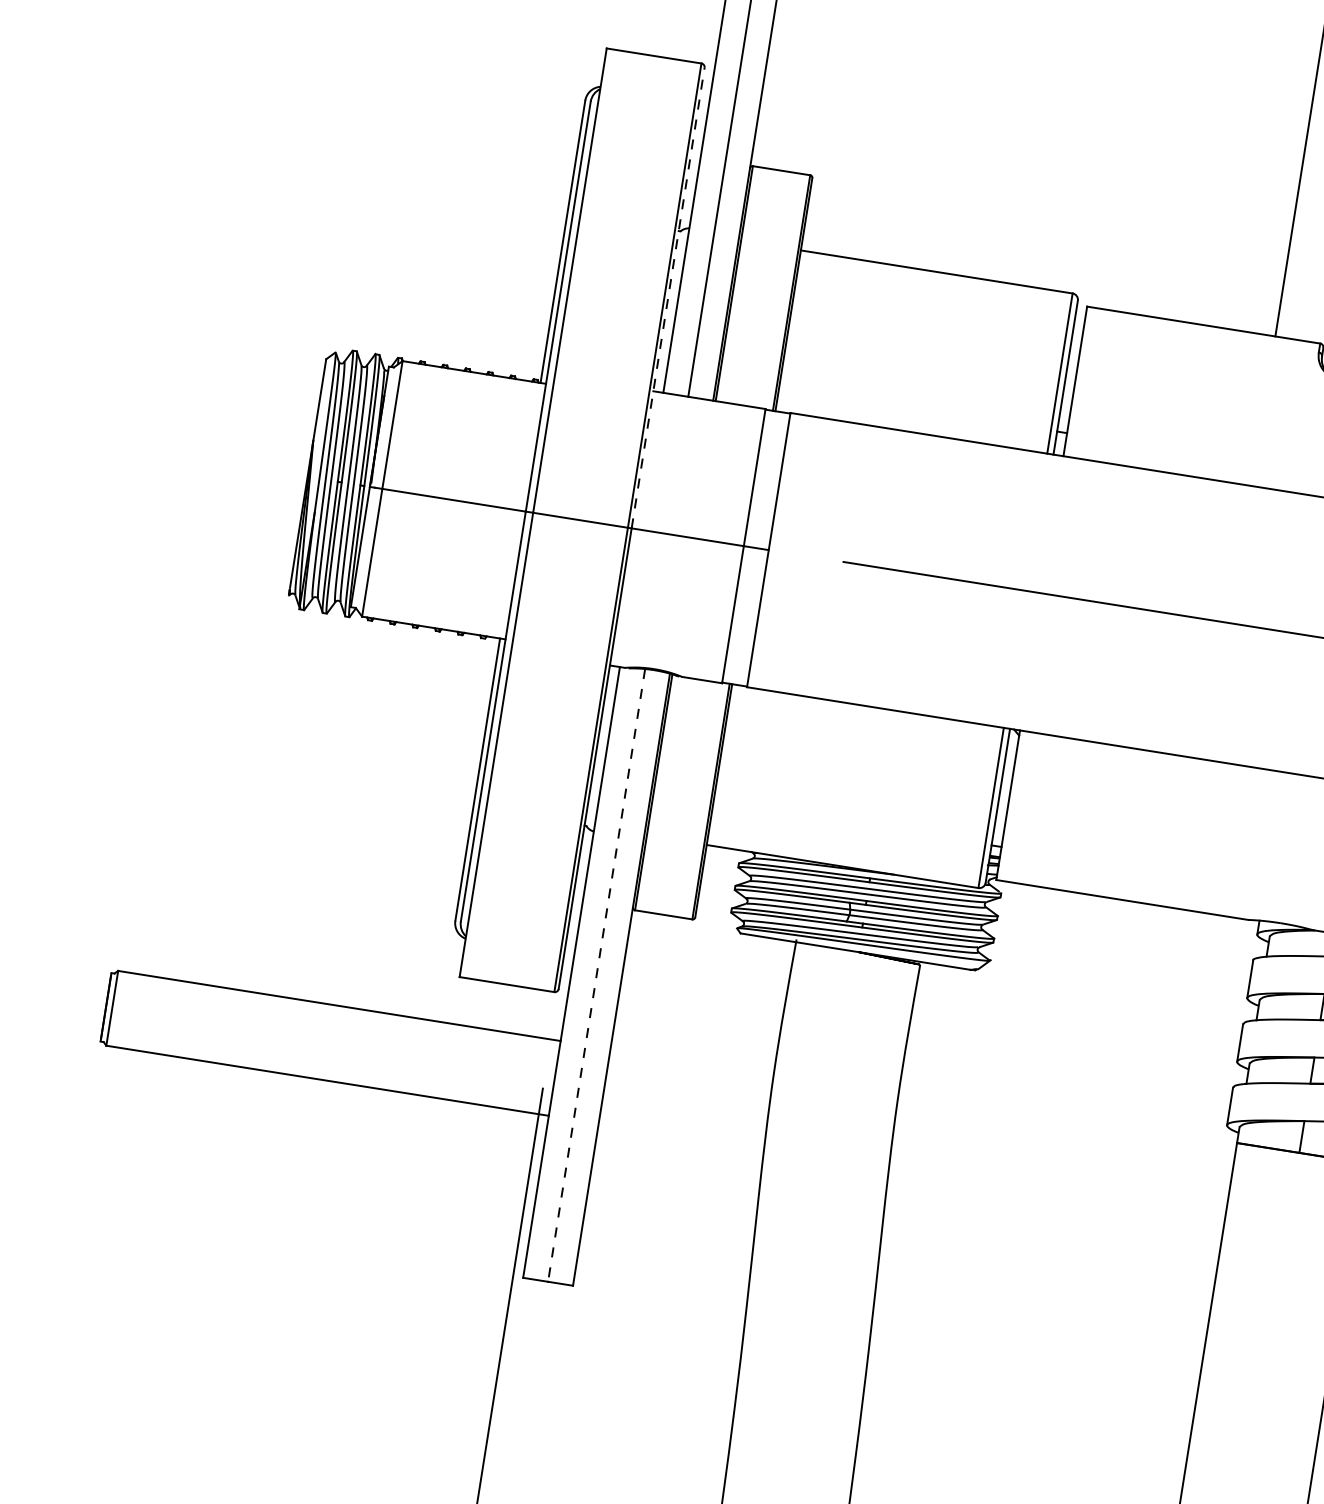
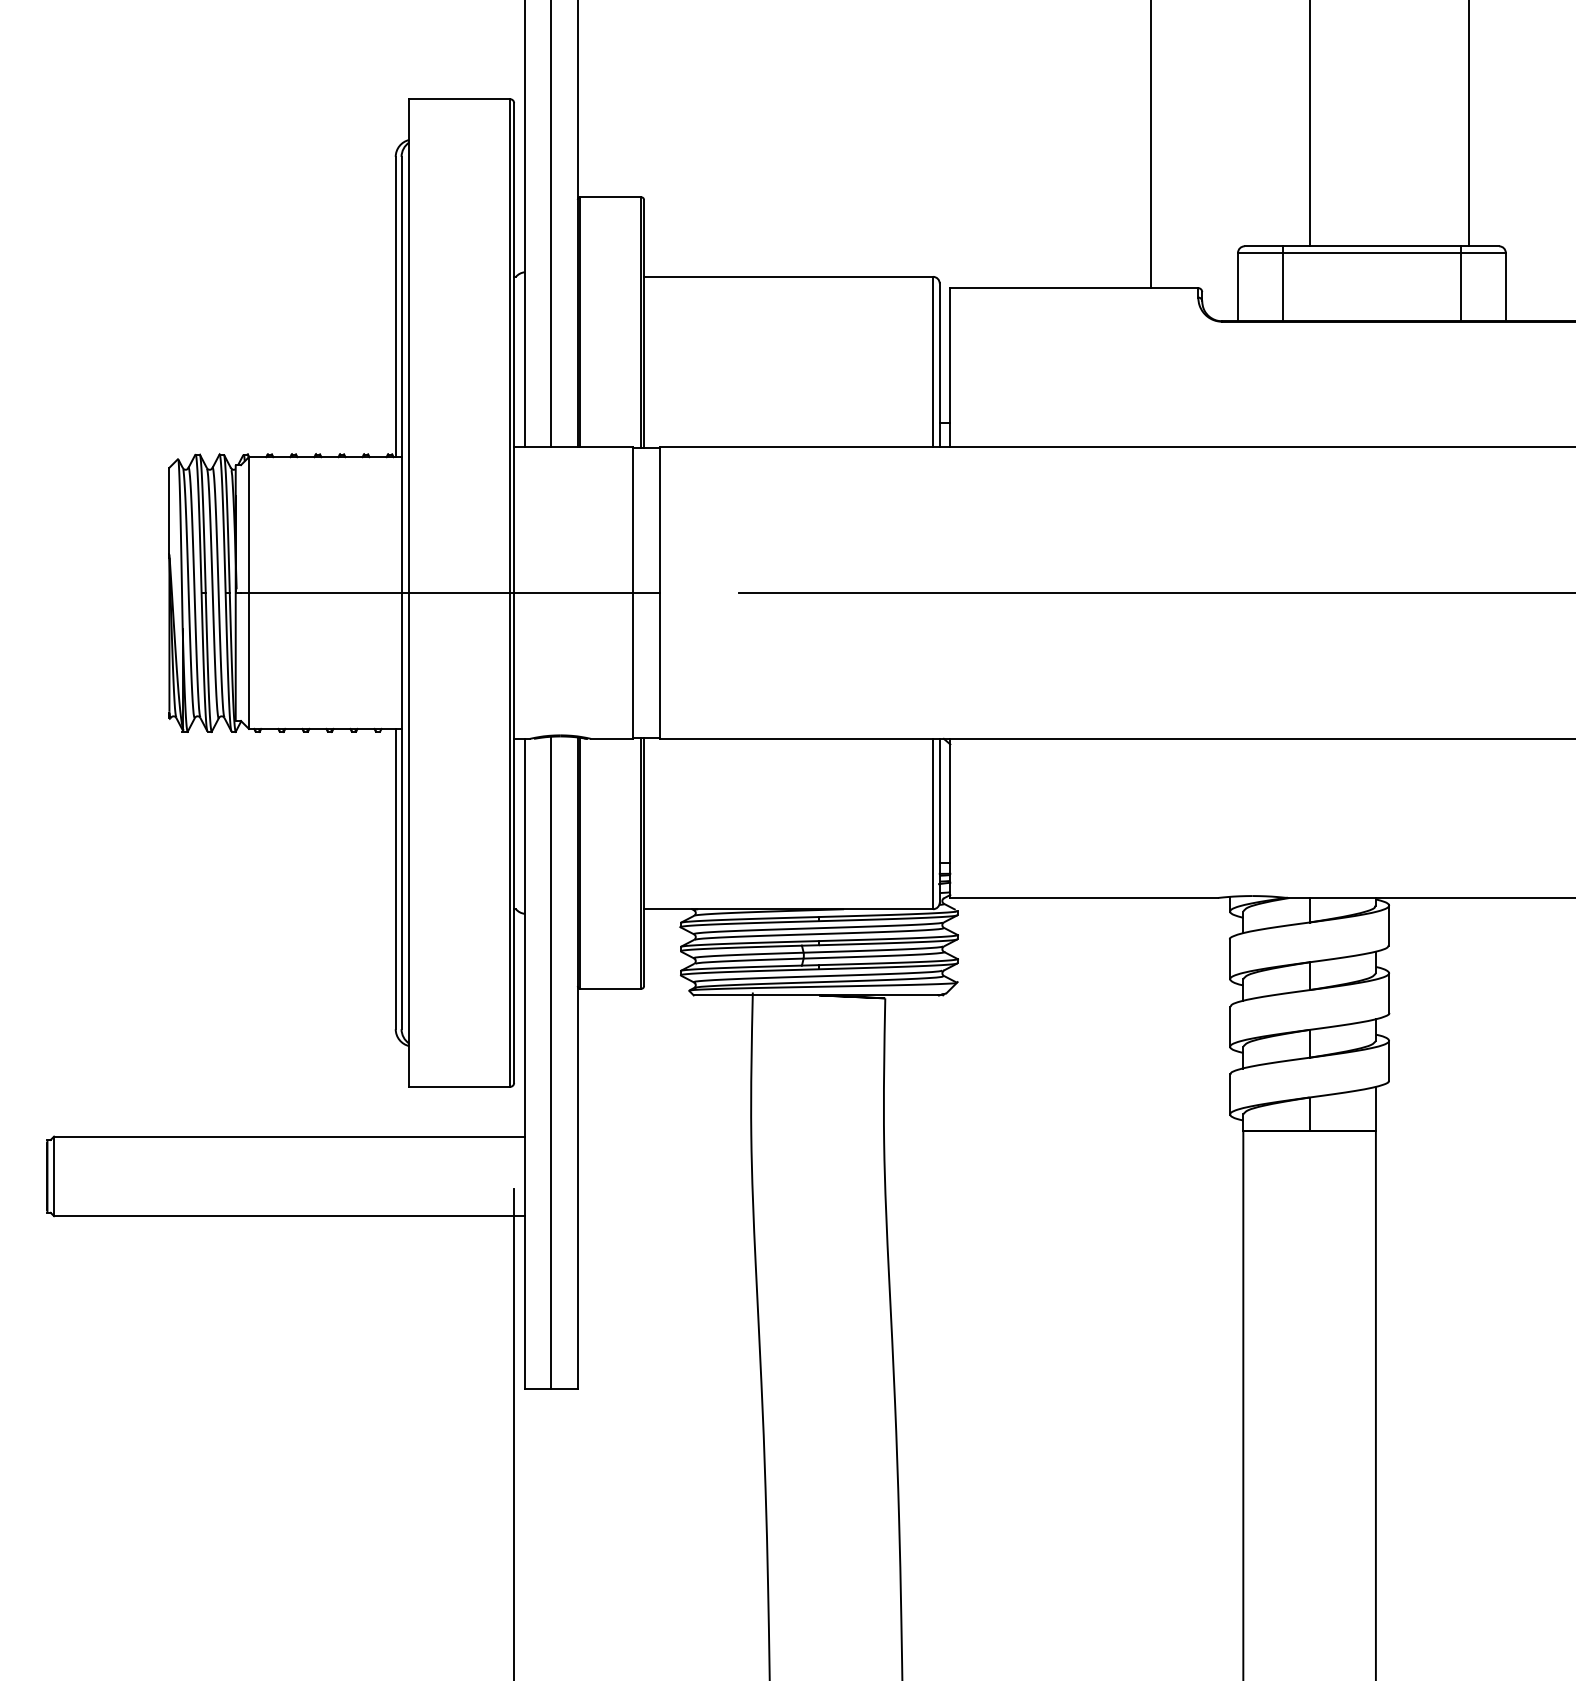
line: (668, 298) -> (514, 348), dashed -> solid
line: (596, 975) -> (551, 1062), dashed -> solid

